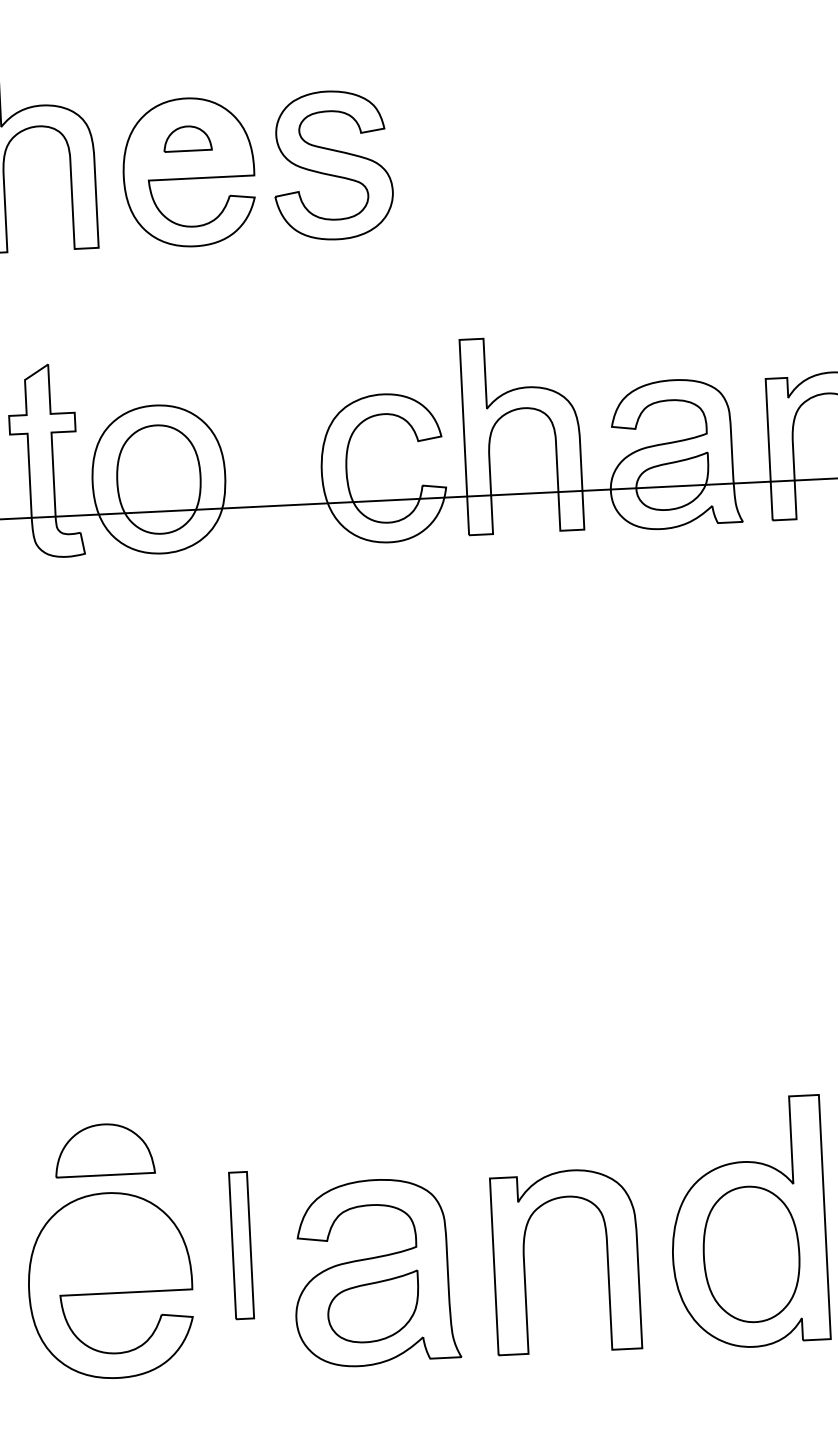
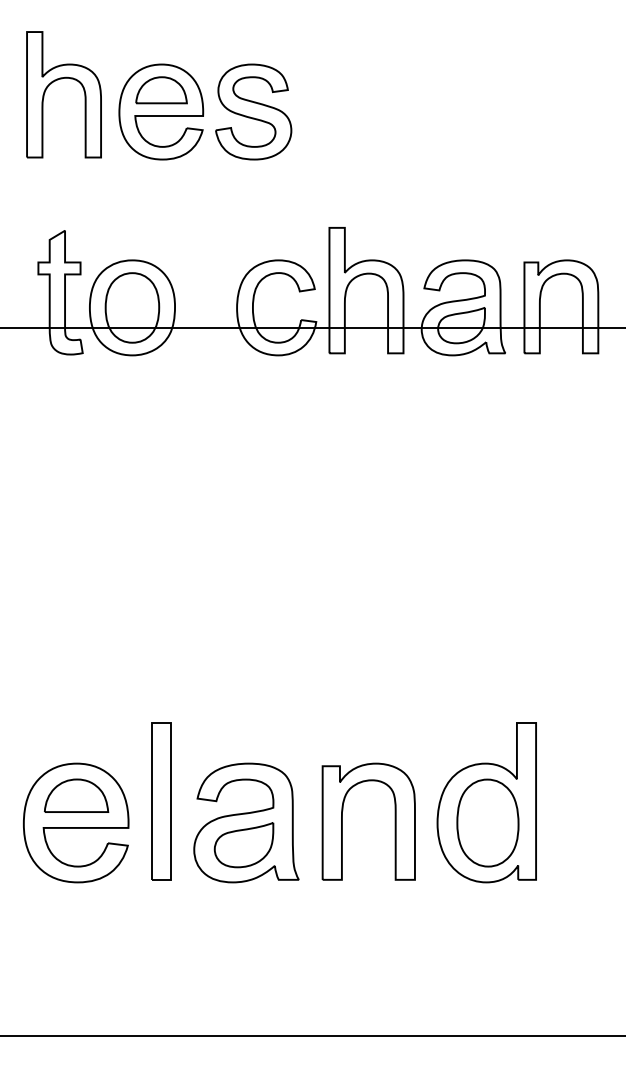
part: (187, 138) -> (161, 90), size x1.67
part: (104, 1149) -> (76, 795), moved
part: (241, 1245) -> (161, 801), size x1.67

